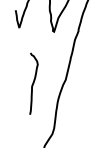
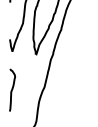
curve: (33, 82) -> (12, 89), moved

